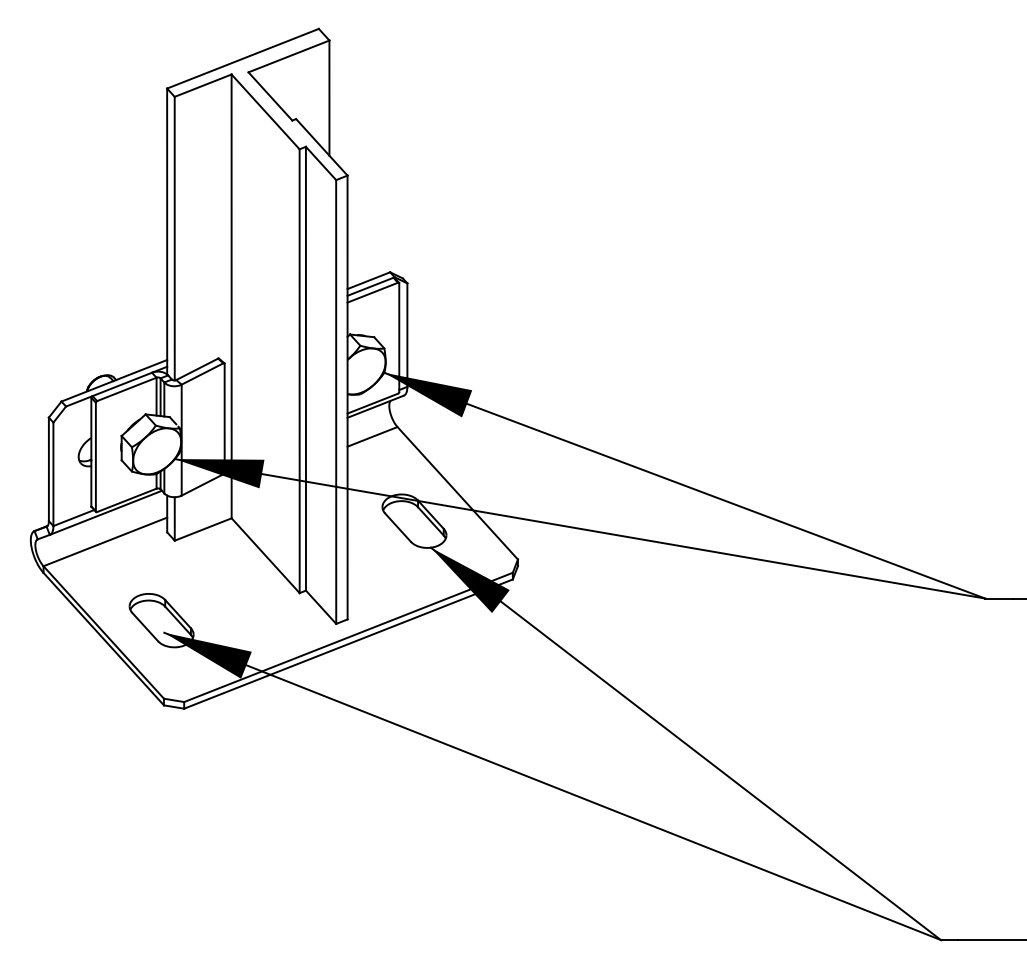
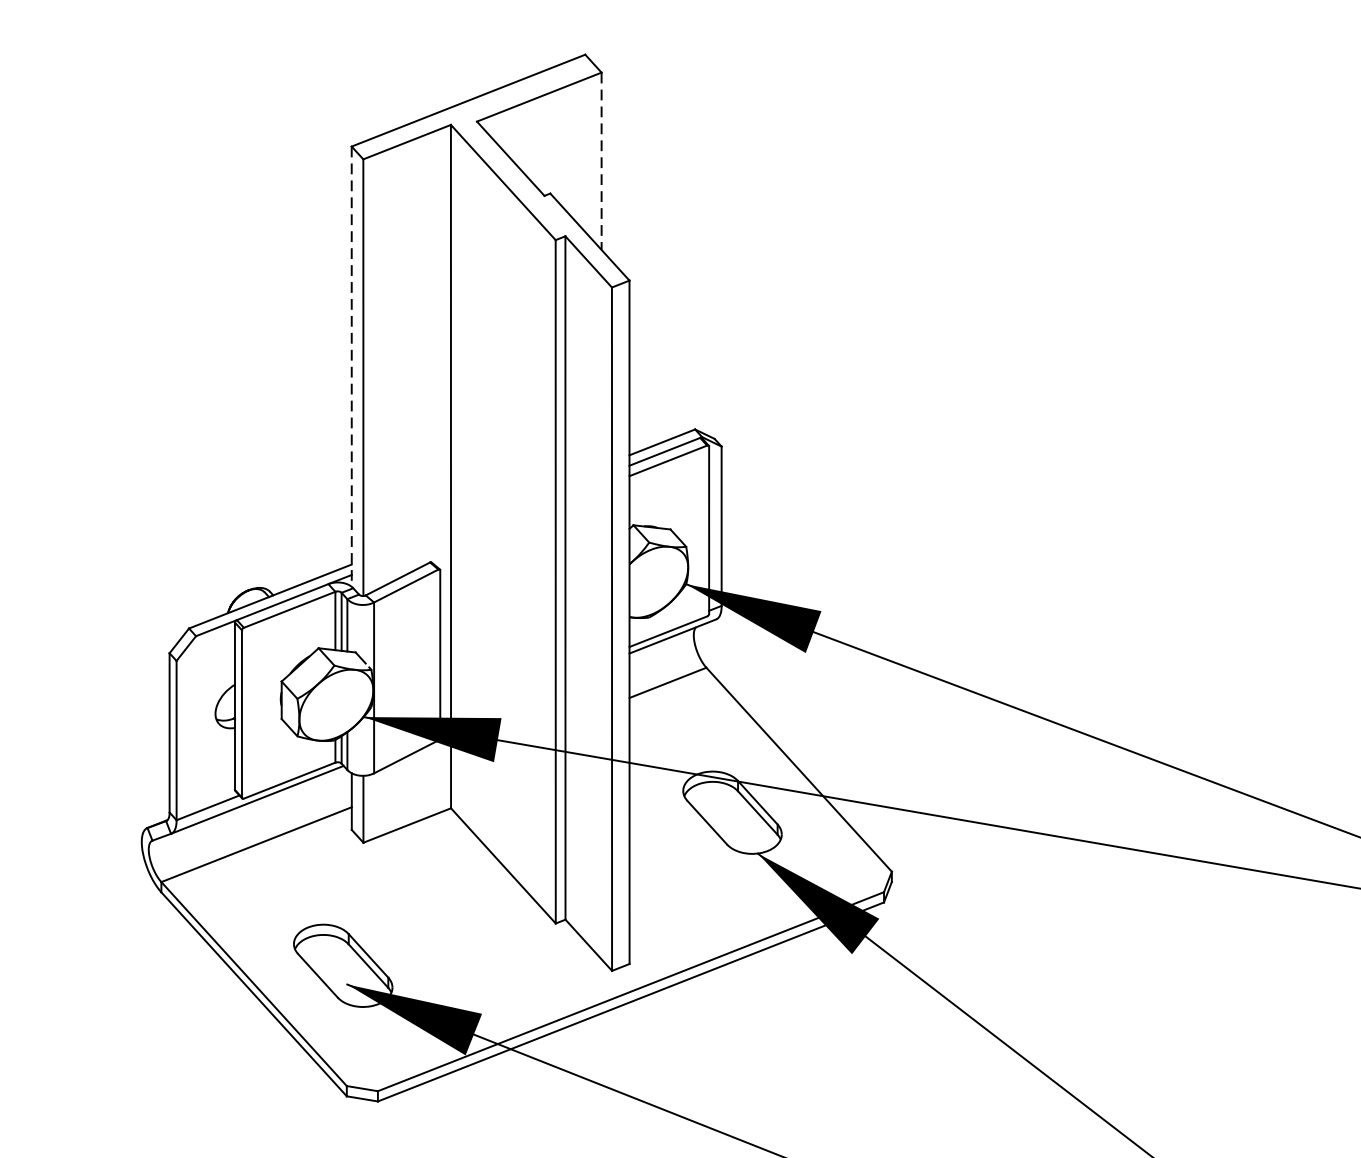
line: (329, 98) -> (601, 161), solid -> dashed
line: (167, 231) -> (352, 366), solid -> dashed

